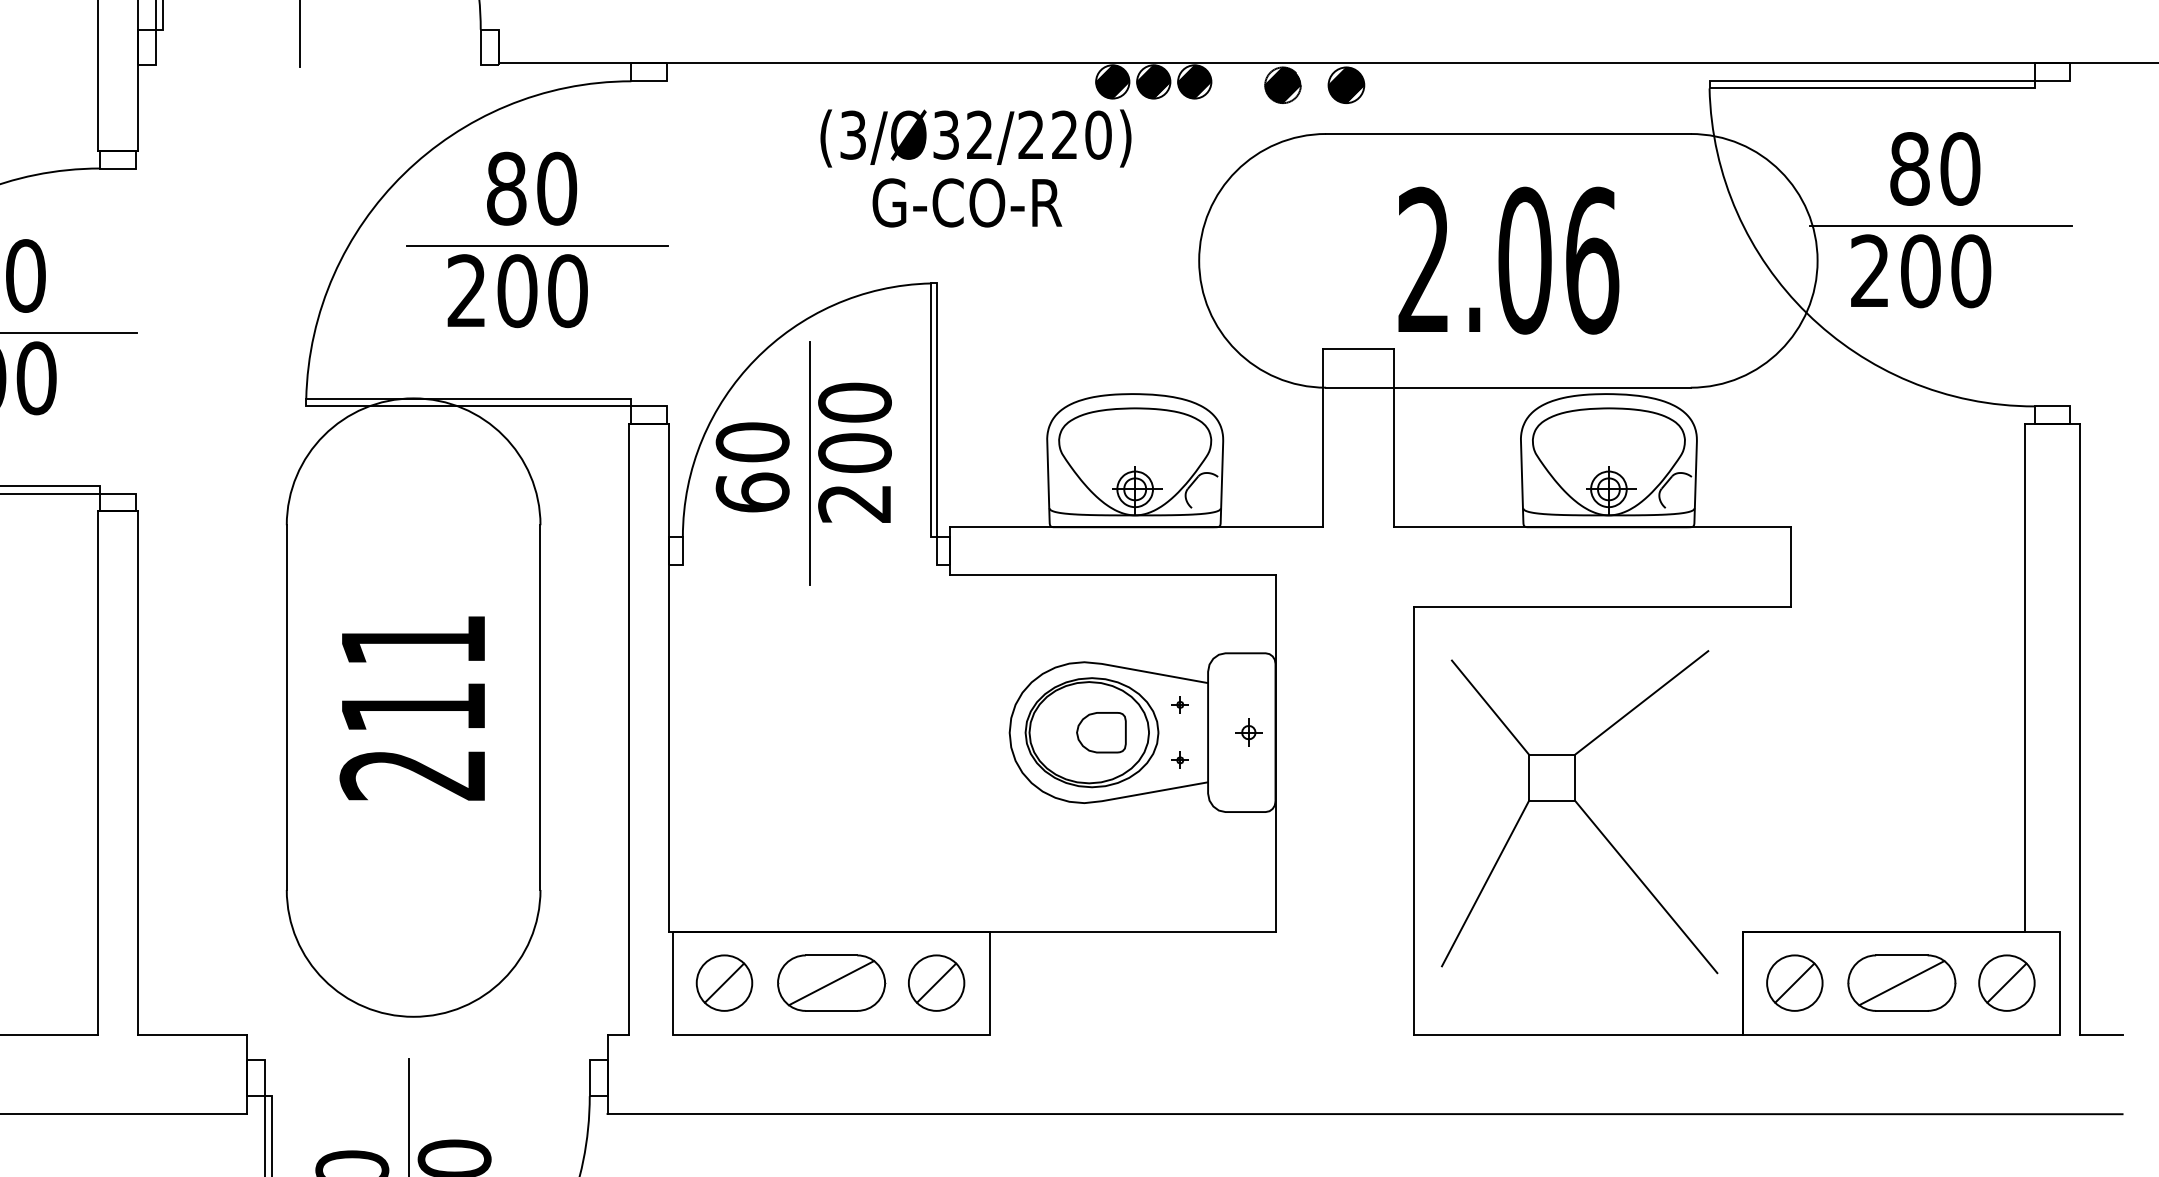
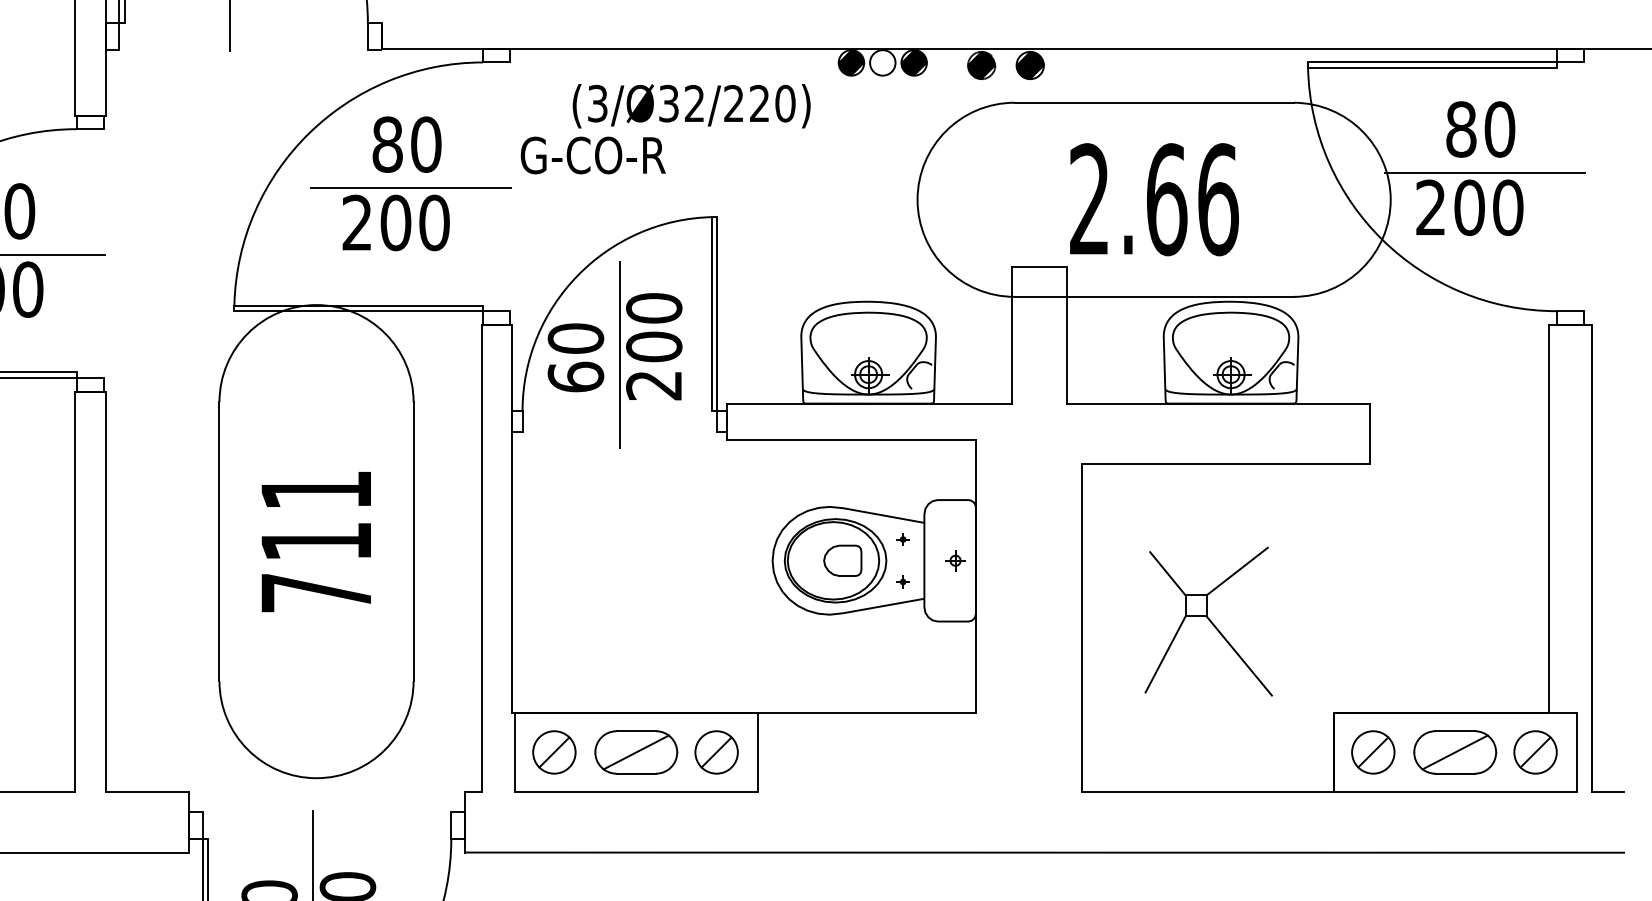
hatch: (1153, 81) -> (882, 62), removed
text: (975, 138) -> (691, 106), moved
text: (967, 202) -> (593, 155), moved
text: (1525, 260) -> (1167, 199), 2.06 -> 2.66
text: (411, 775) -> (314, 593), 211 -> 711
part: (1579, 812) -> (1208, 621), size x0.6

